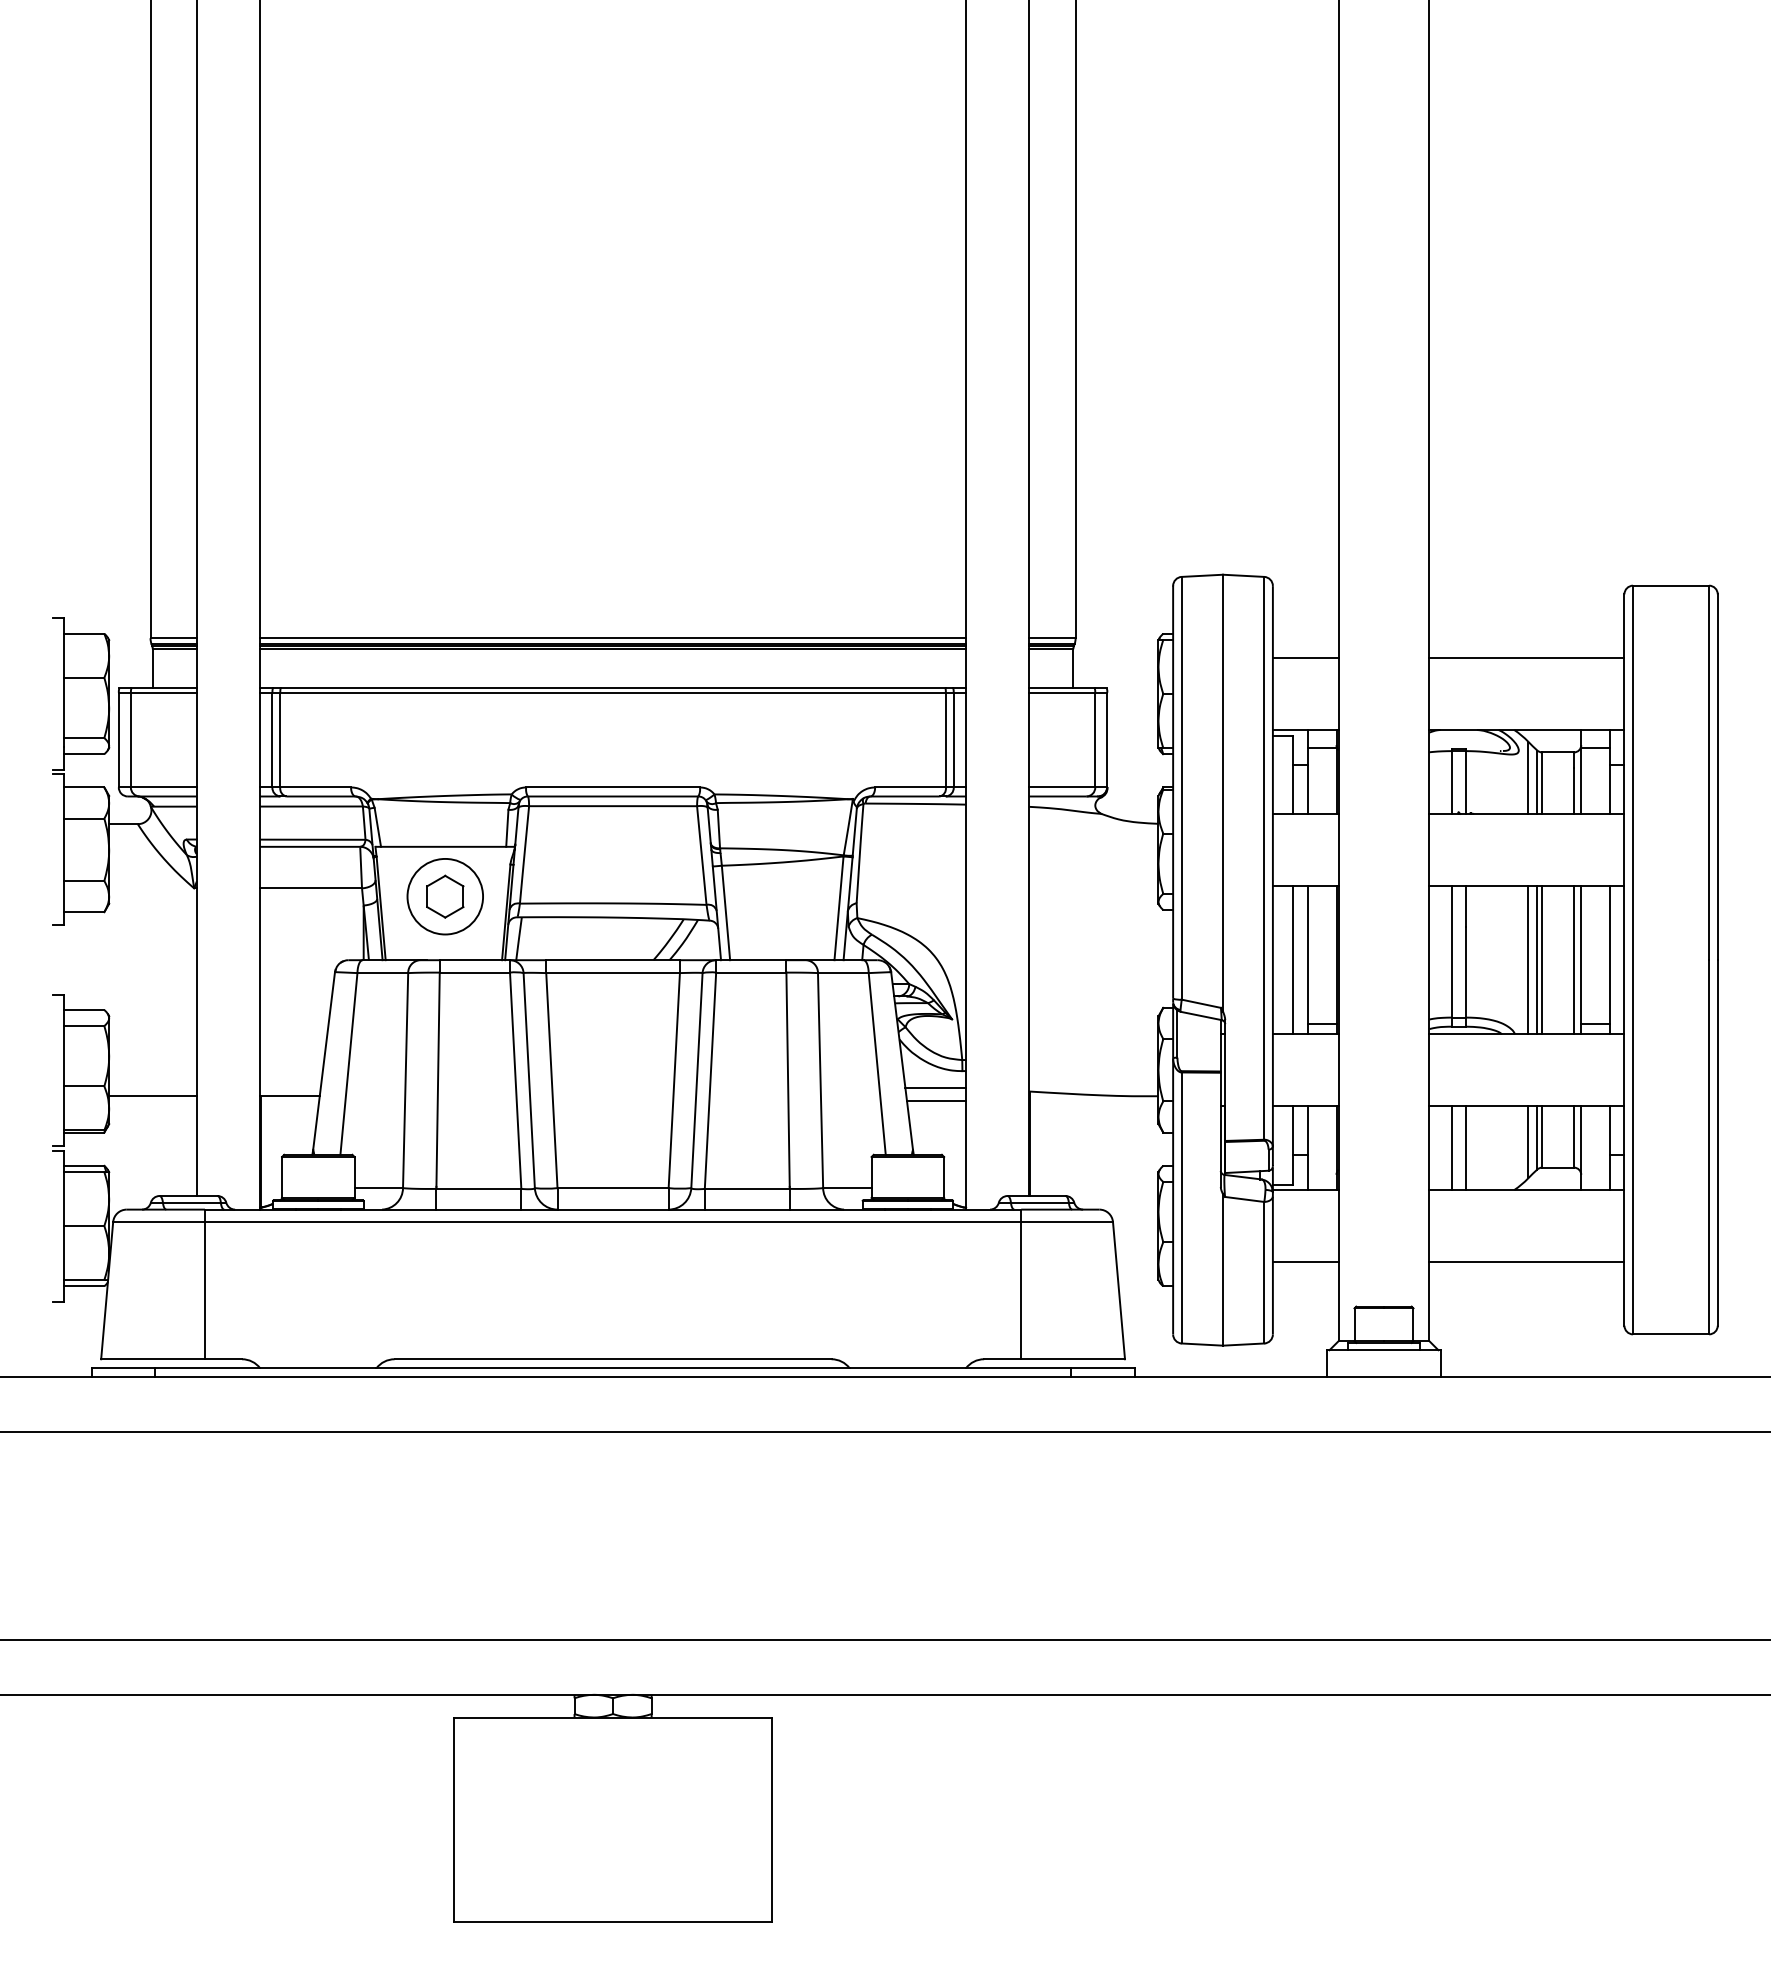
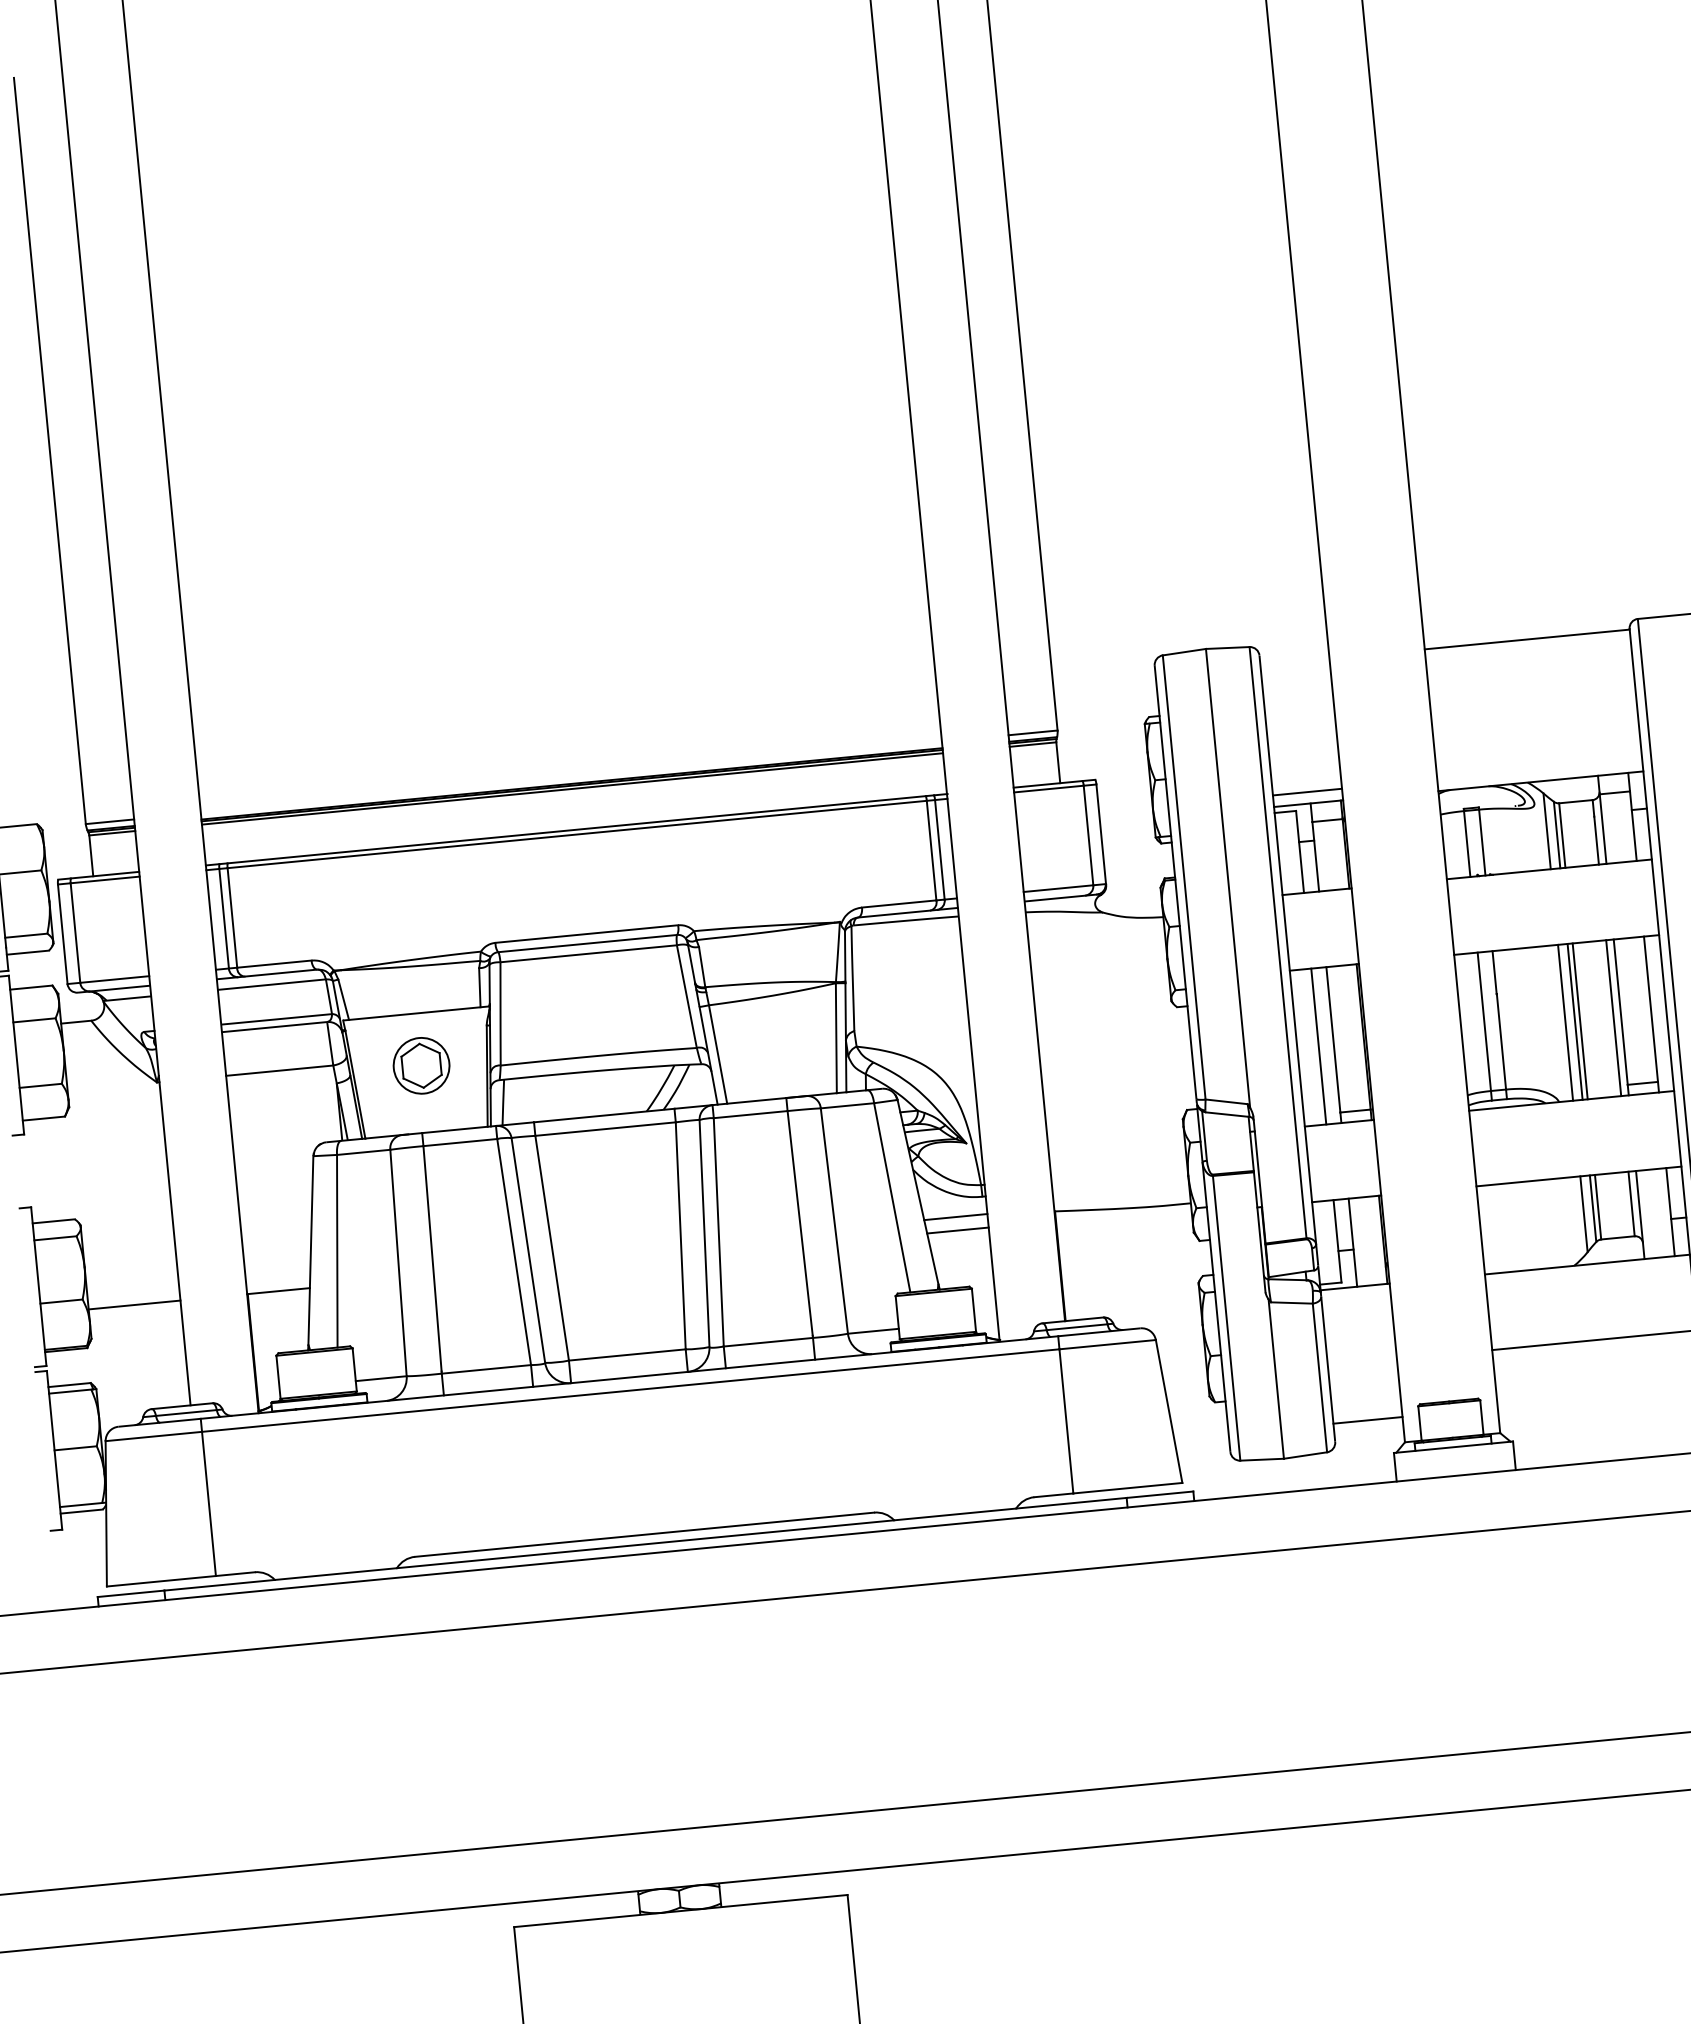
line: (612, 638) -> (571, 777), removed
line: (1305, 657) -> (1307, 791), moved
line: (1526, 657) -> (1526, 639), moved
circle: (445, 896) -> (421, 1065), size x0.7
line: (1451, 1148) -> (1504, 1228), removed
line: (1466, 1148) -> (1519, 1227), removed
line: (1305, 1262) -> (1367, 1420), moved

